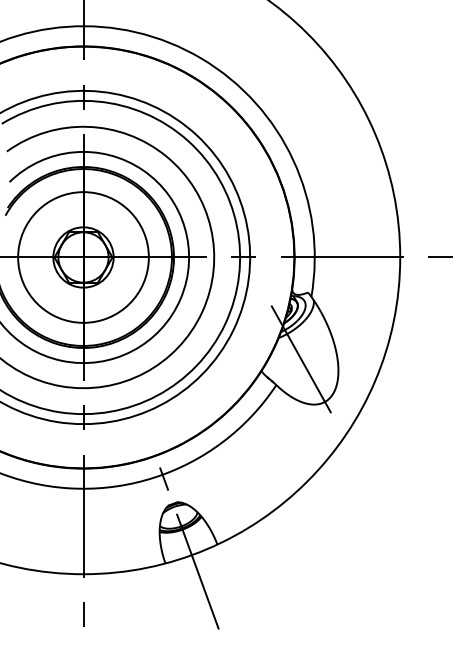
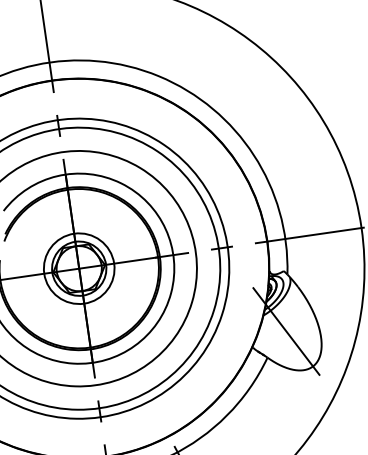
circle: (83, 257) -> (79, 268), size x0.6

